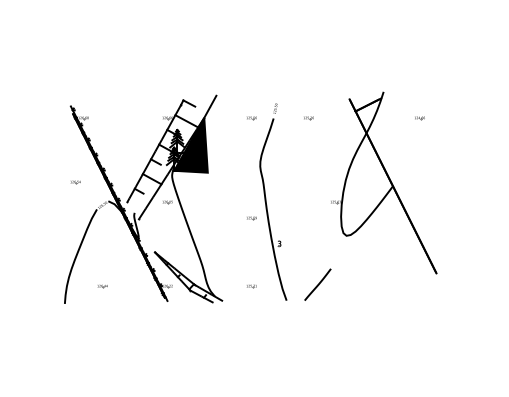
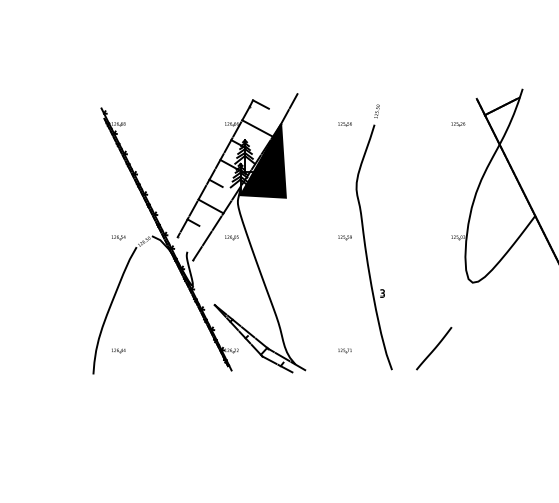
part: (308, 118) -> (457, 124), moved
part: (75, 182) -> (118, 237), moved
part: (251, 218) -> (344, 237), moved
part: (102, 286) -> (118, 350), moved

